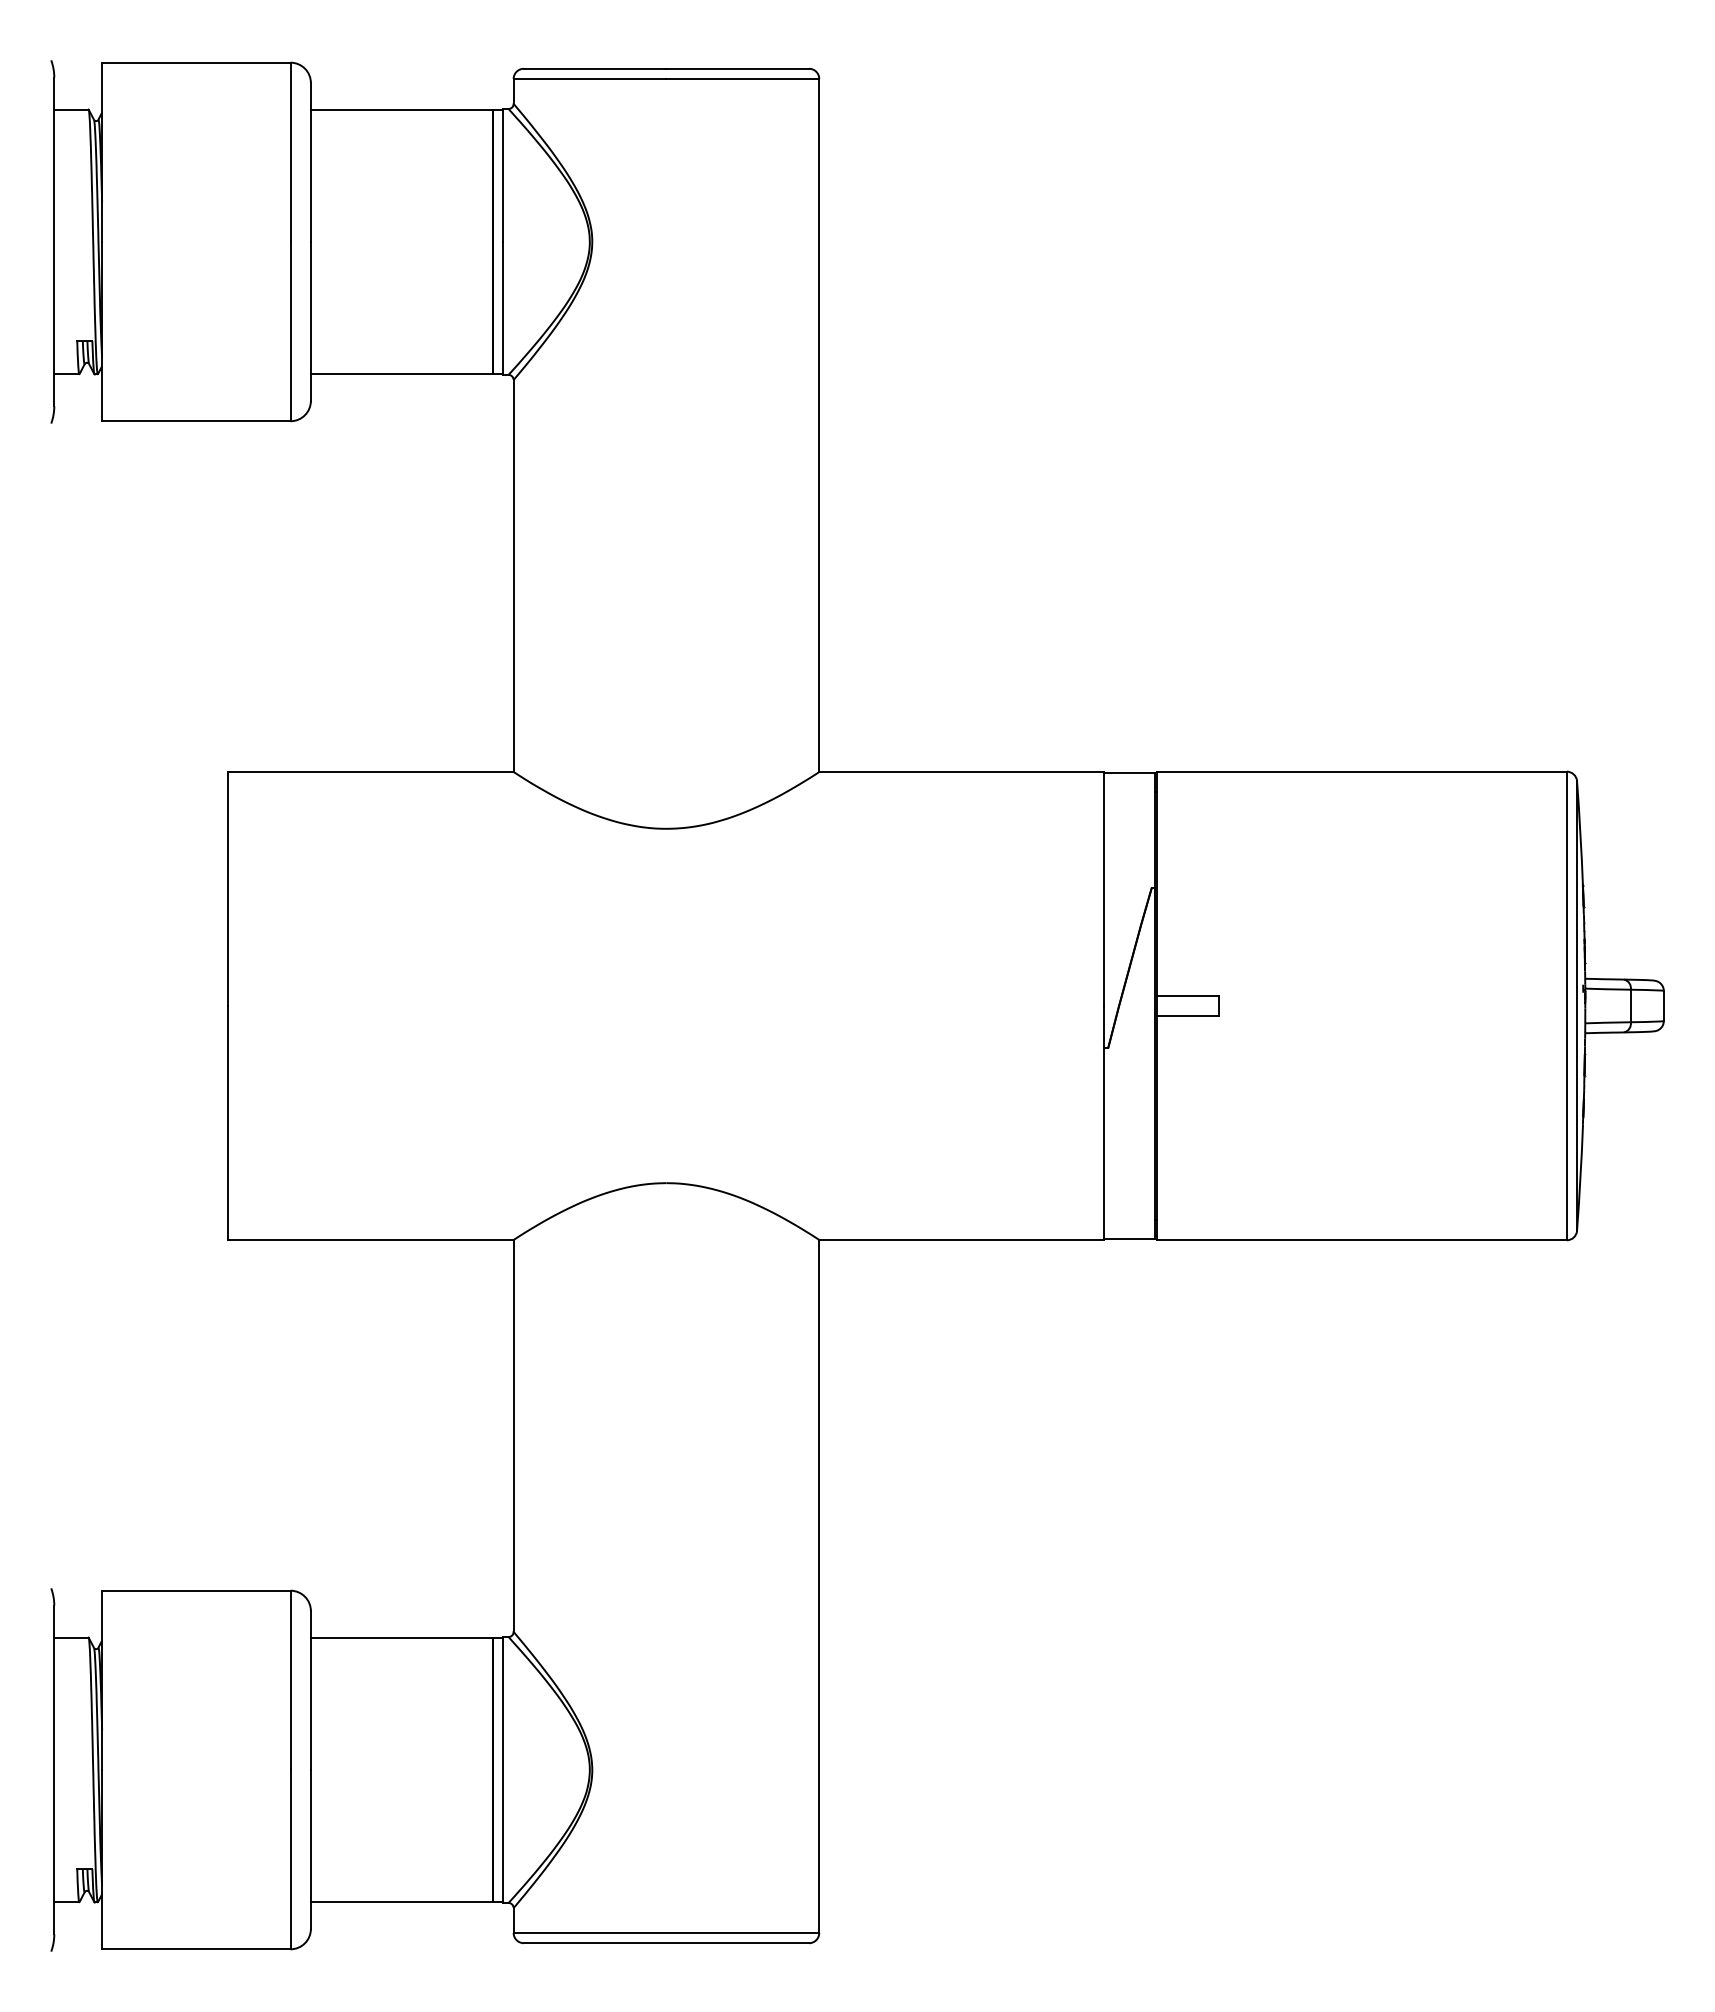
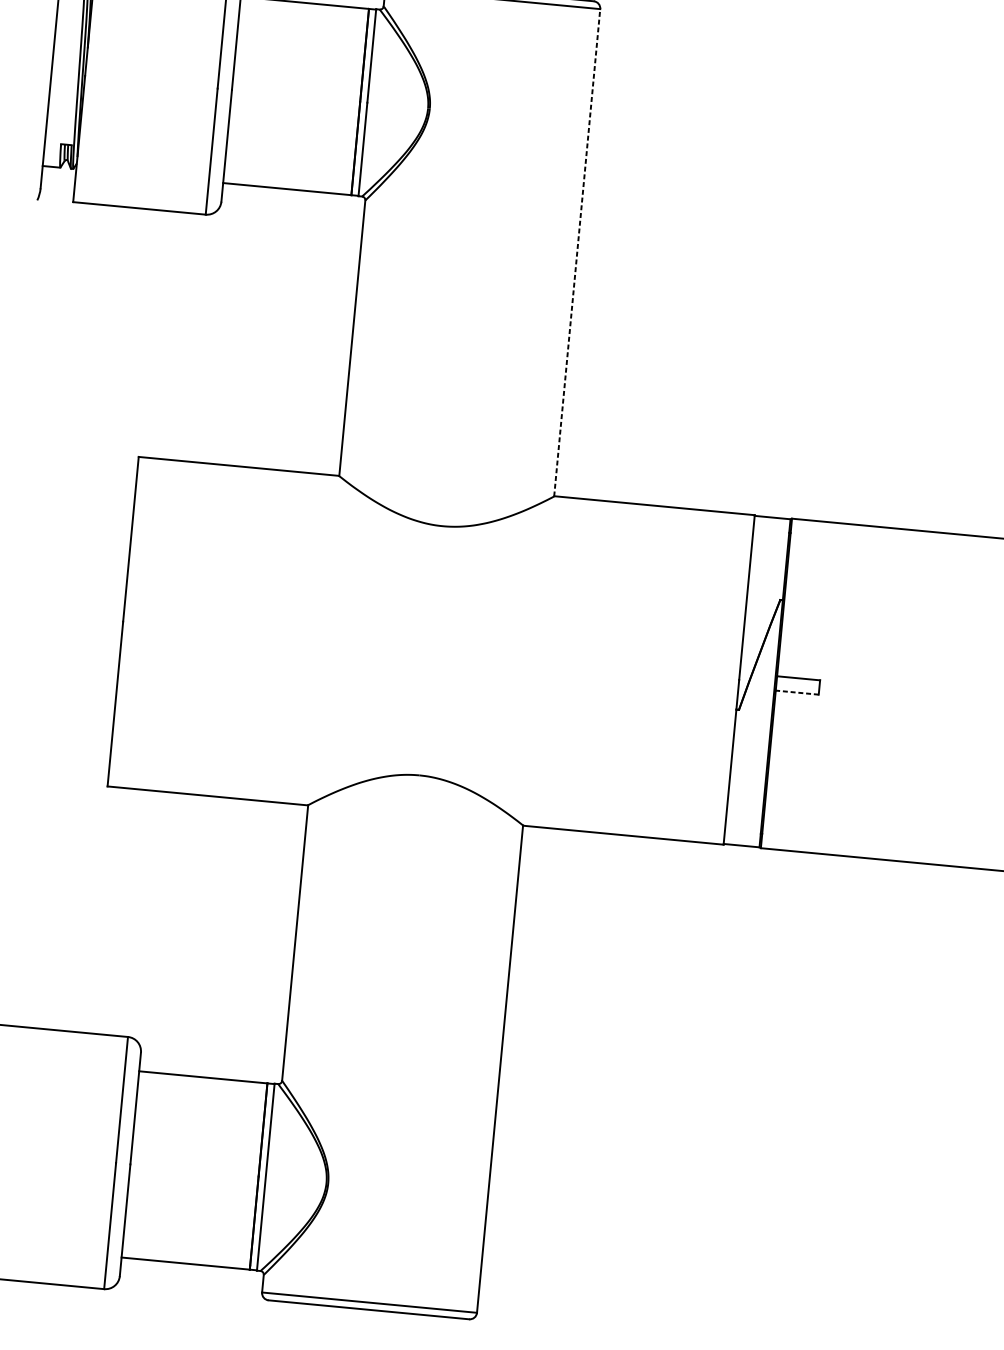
line: (819, 425) -> (577, 252), solid -> dashed
line: (1188, 1016) -> (797, 692), solid -> dashed

